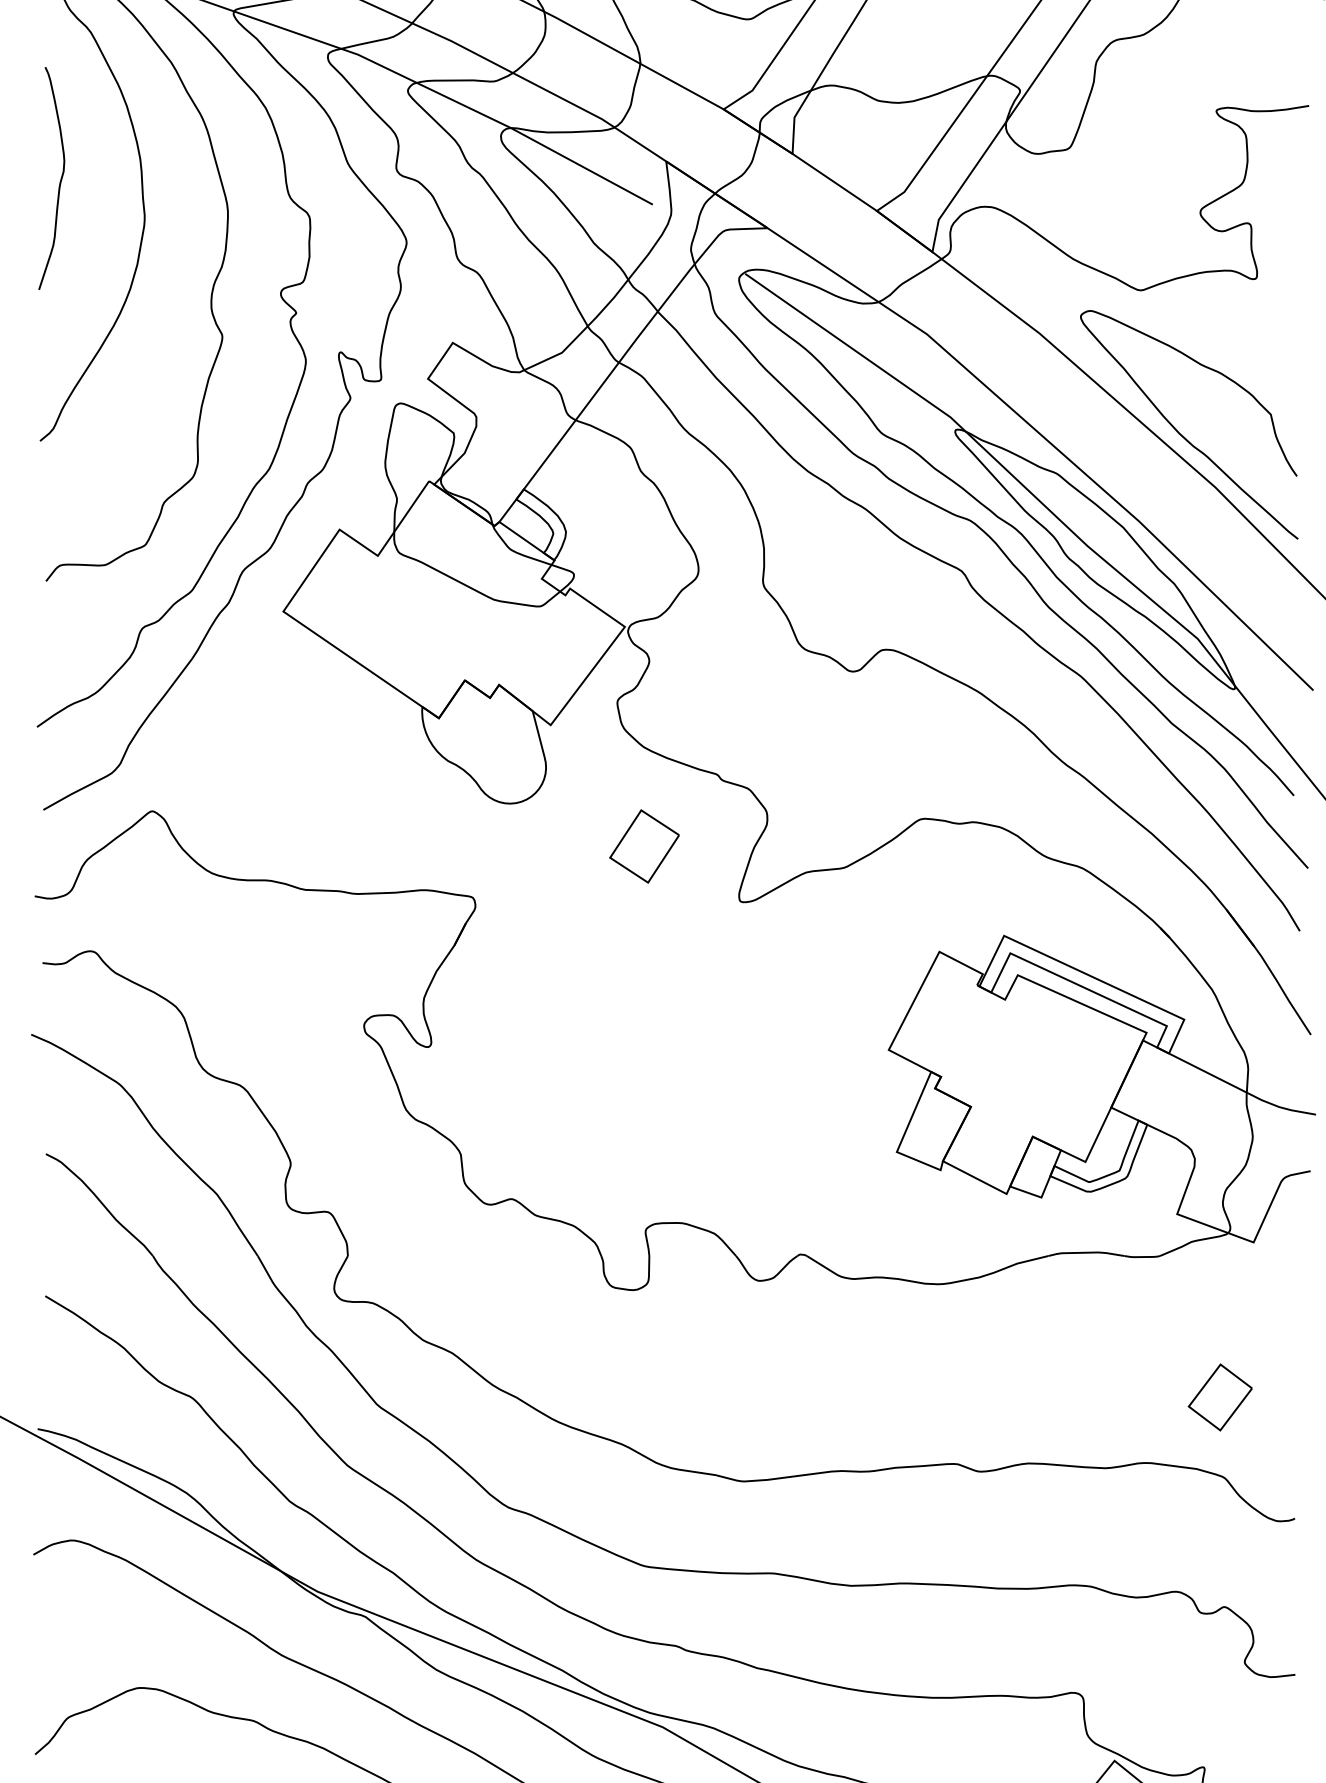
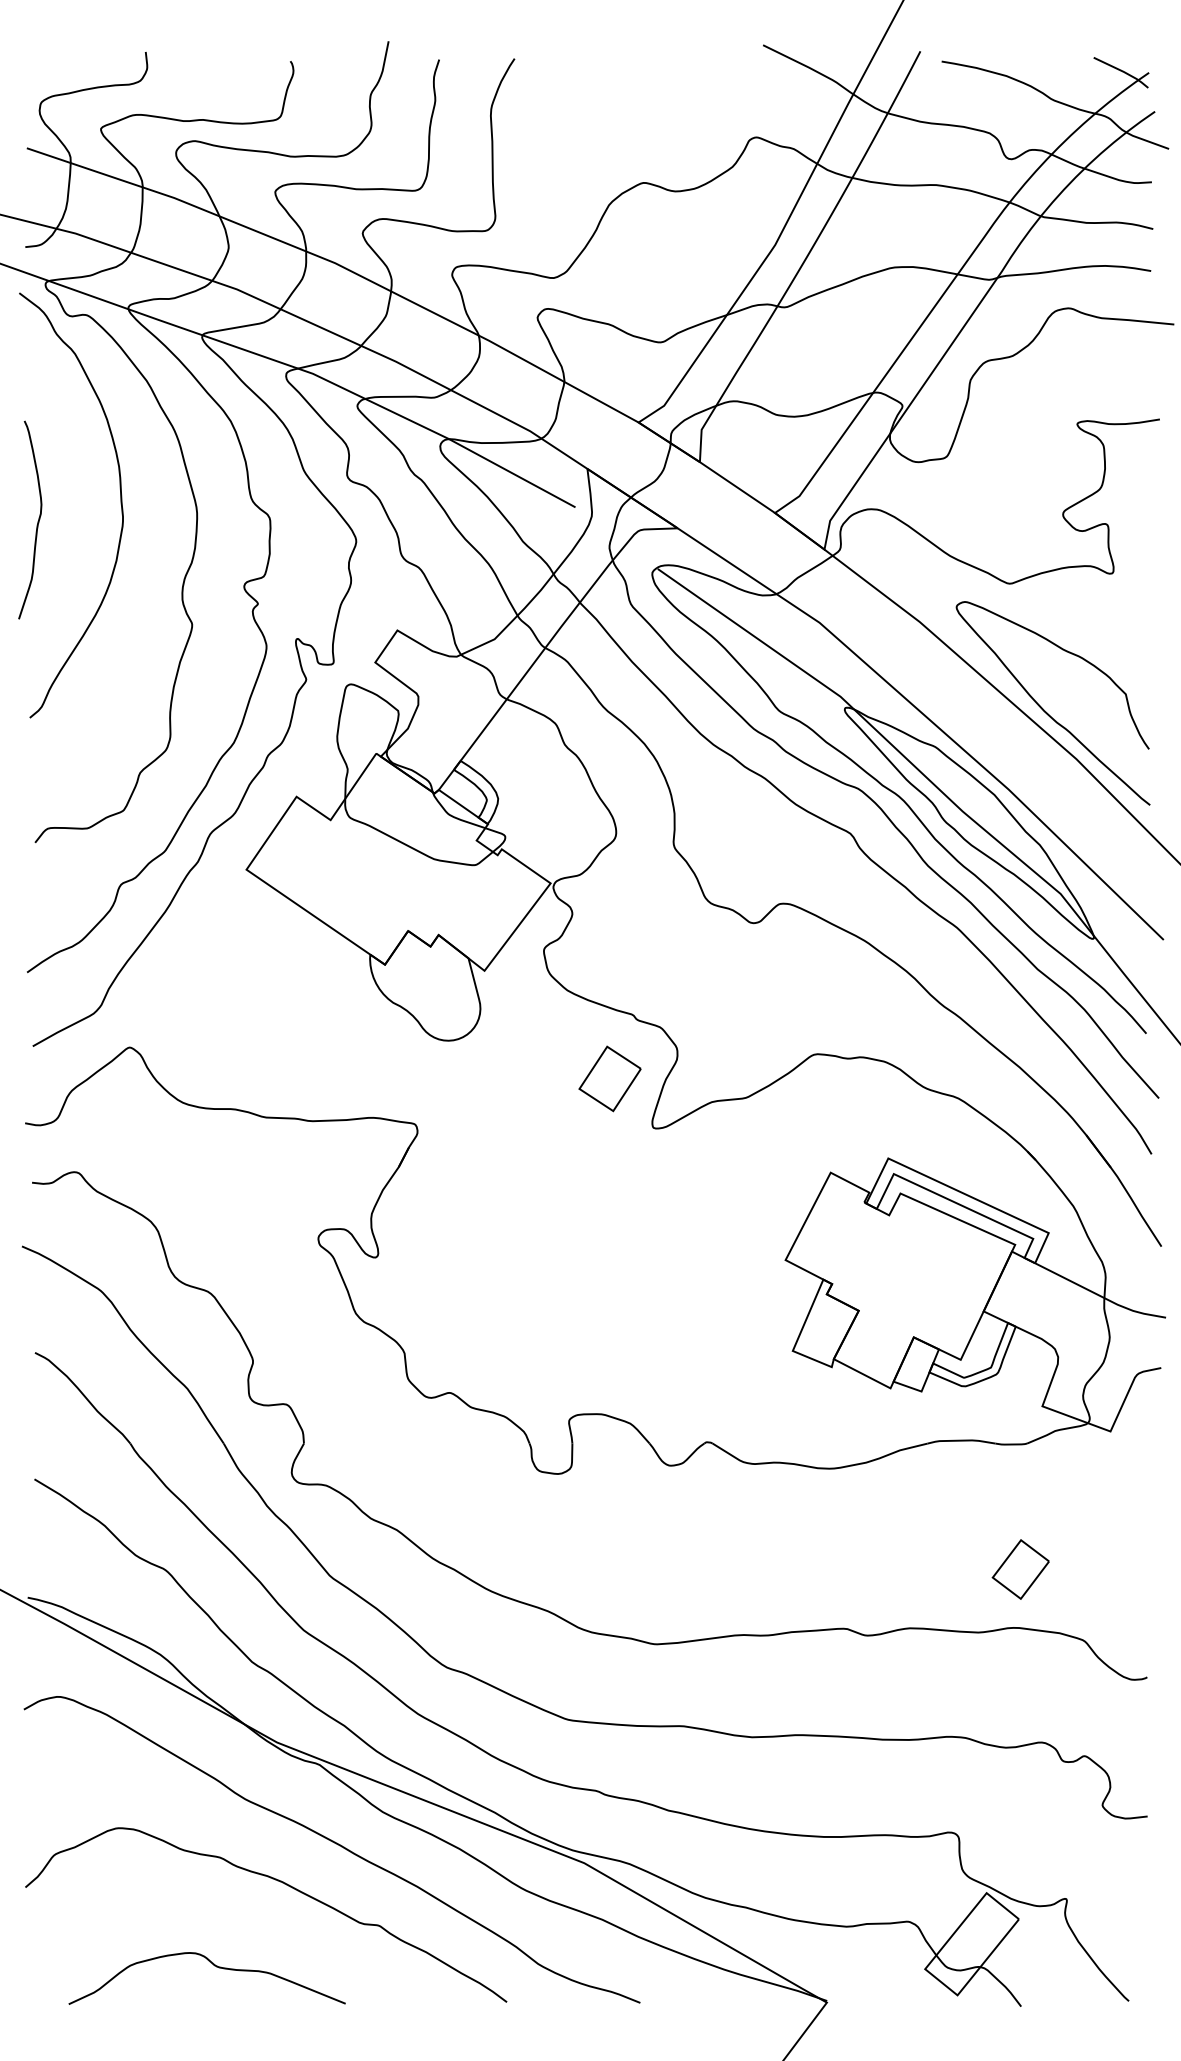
curve: (59, 180) -> (37, 521), moved
part: (643, 846) -> (609, 1078), moved
part: (1219, 1397) -> (1020, 1569), moved

